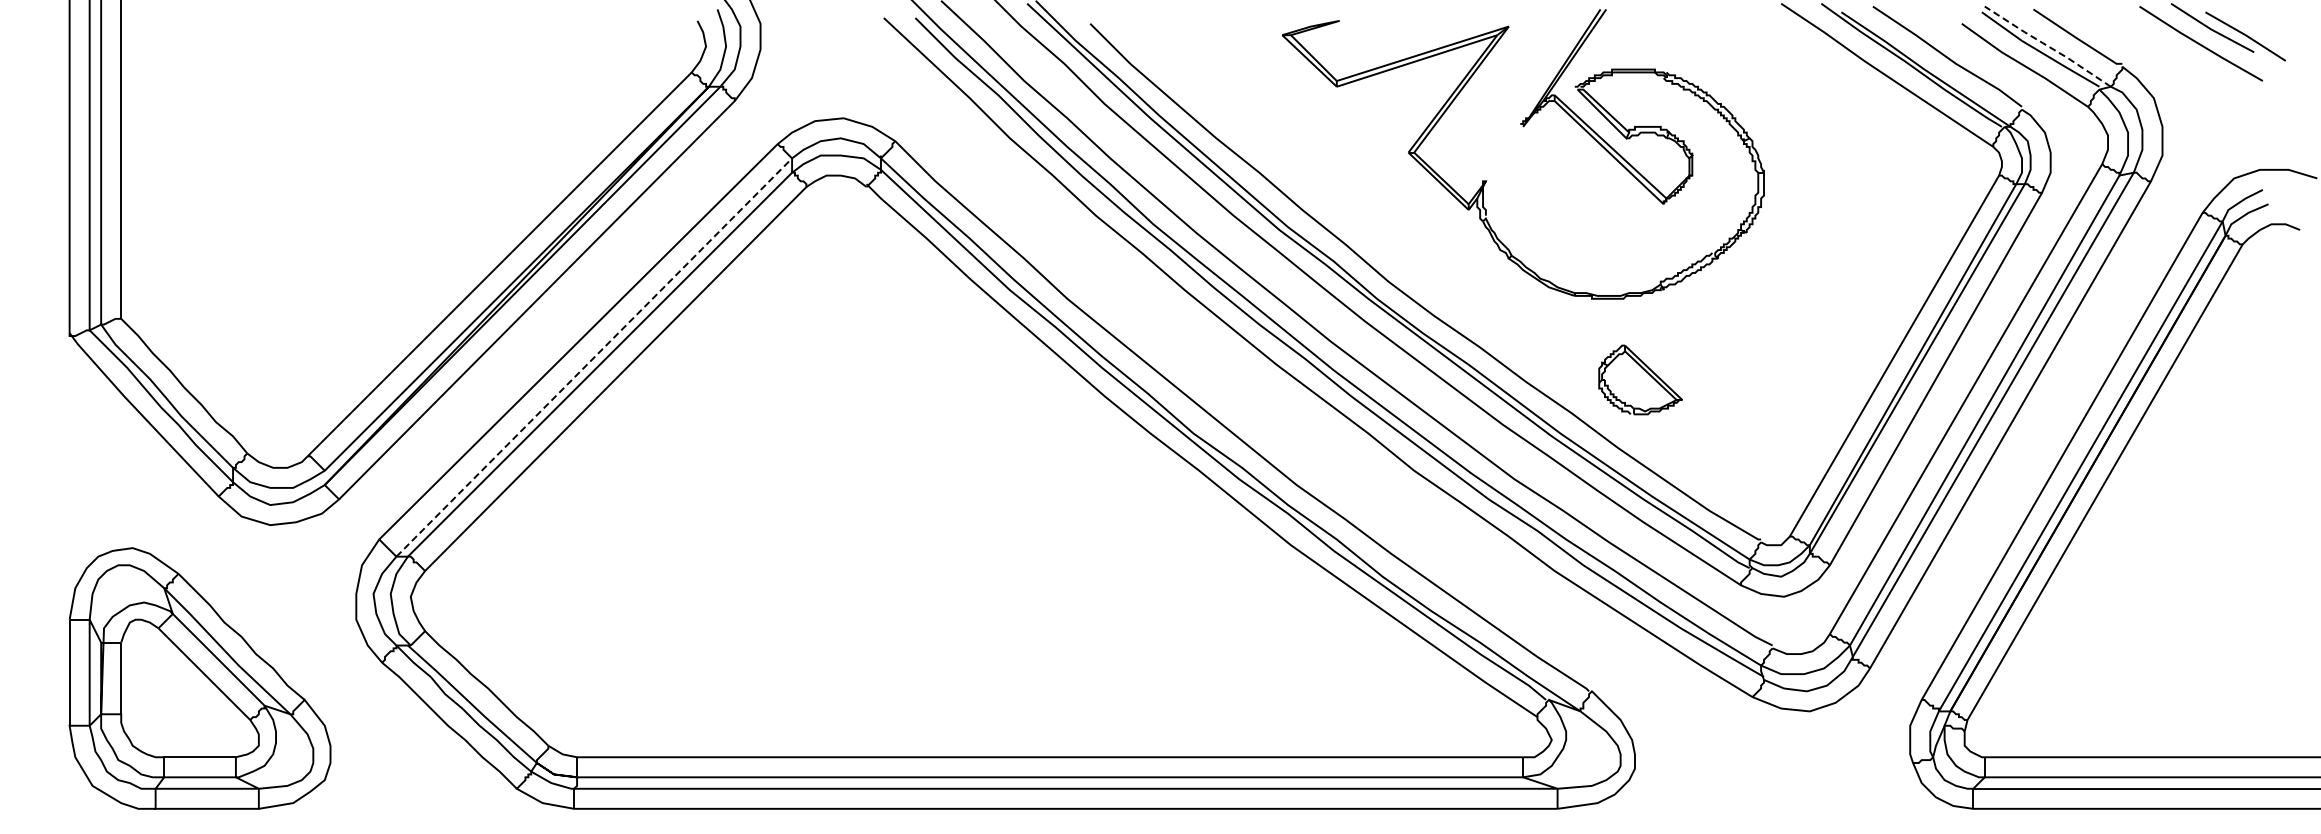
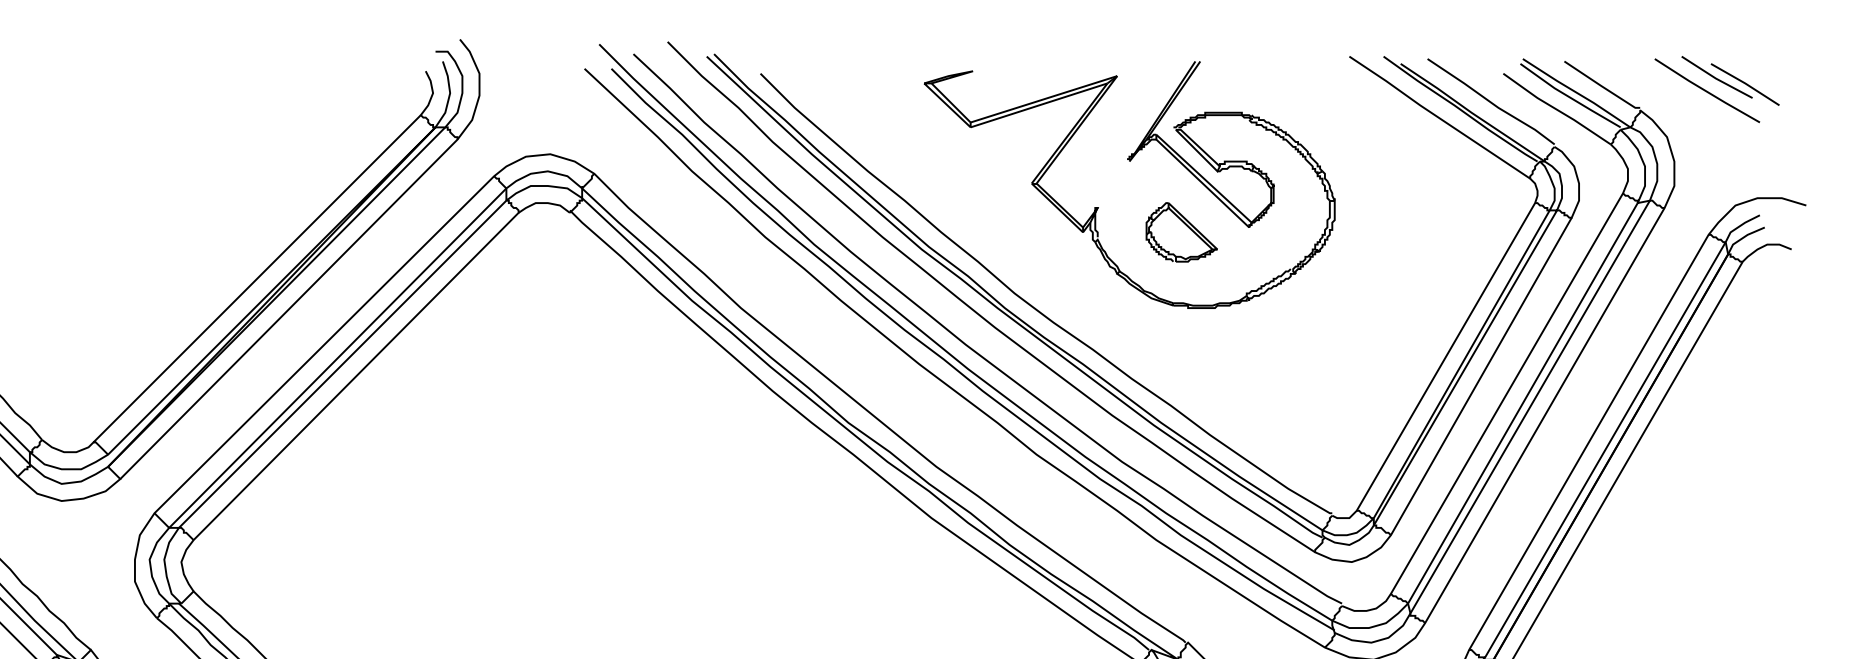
line: (2047, 45) -> (1576, 92), dashed -> solid
line: (594, 357) -> (337, 358), dashed -> solid
part: (1640, 379) -> (1181, 231), moved

